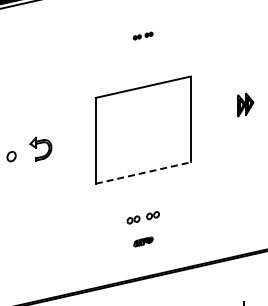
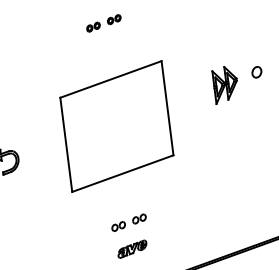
part: (142, 35) -> (102, 22), size x1.67
part: (245, 104) -> (225, 84), size x1.43
line: (143, 173) -> (123, 174), dashed -> solid
part: (143, 241) -> (132, 248), size x1.43

